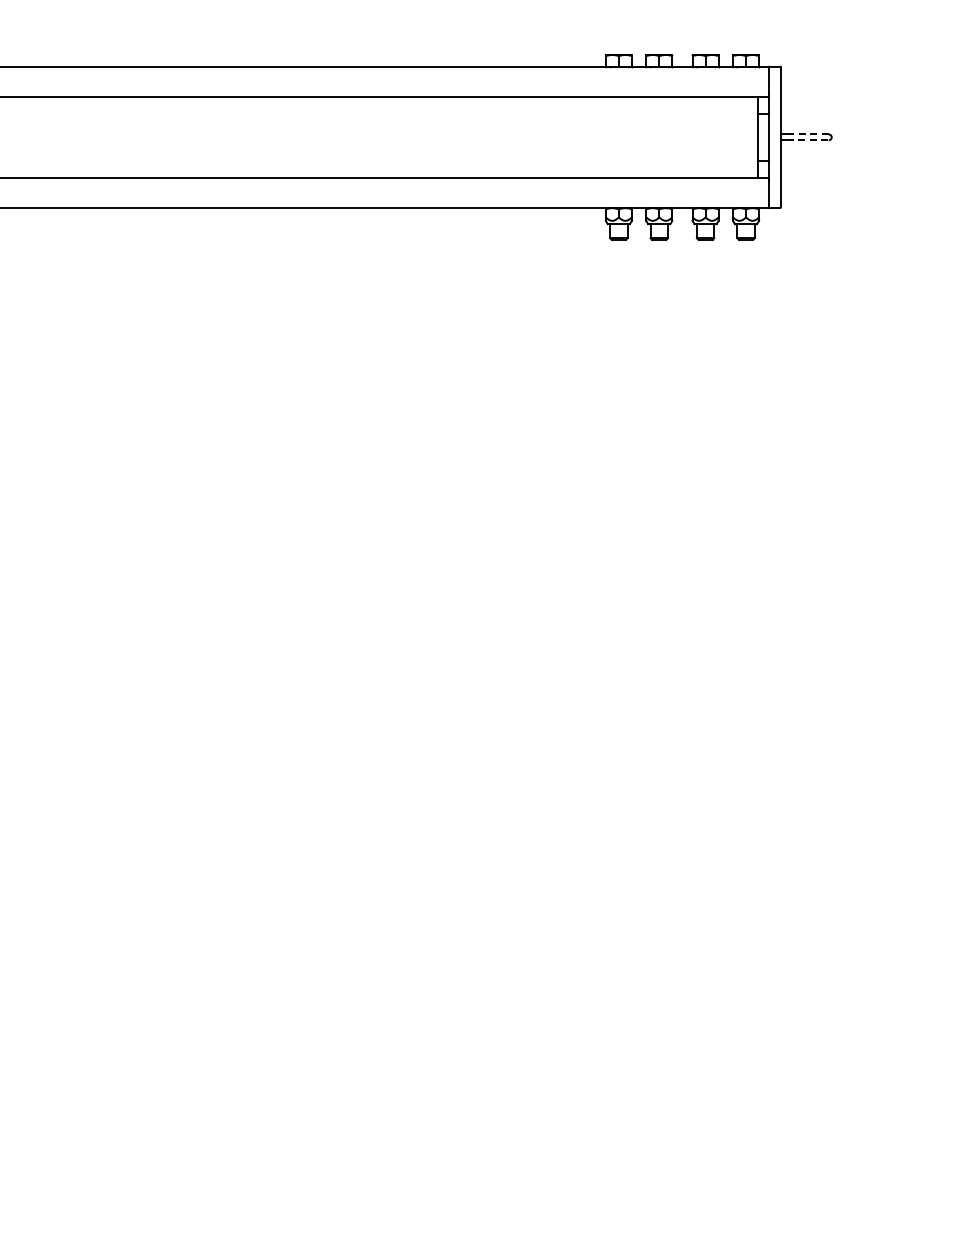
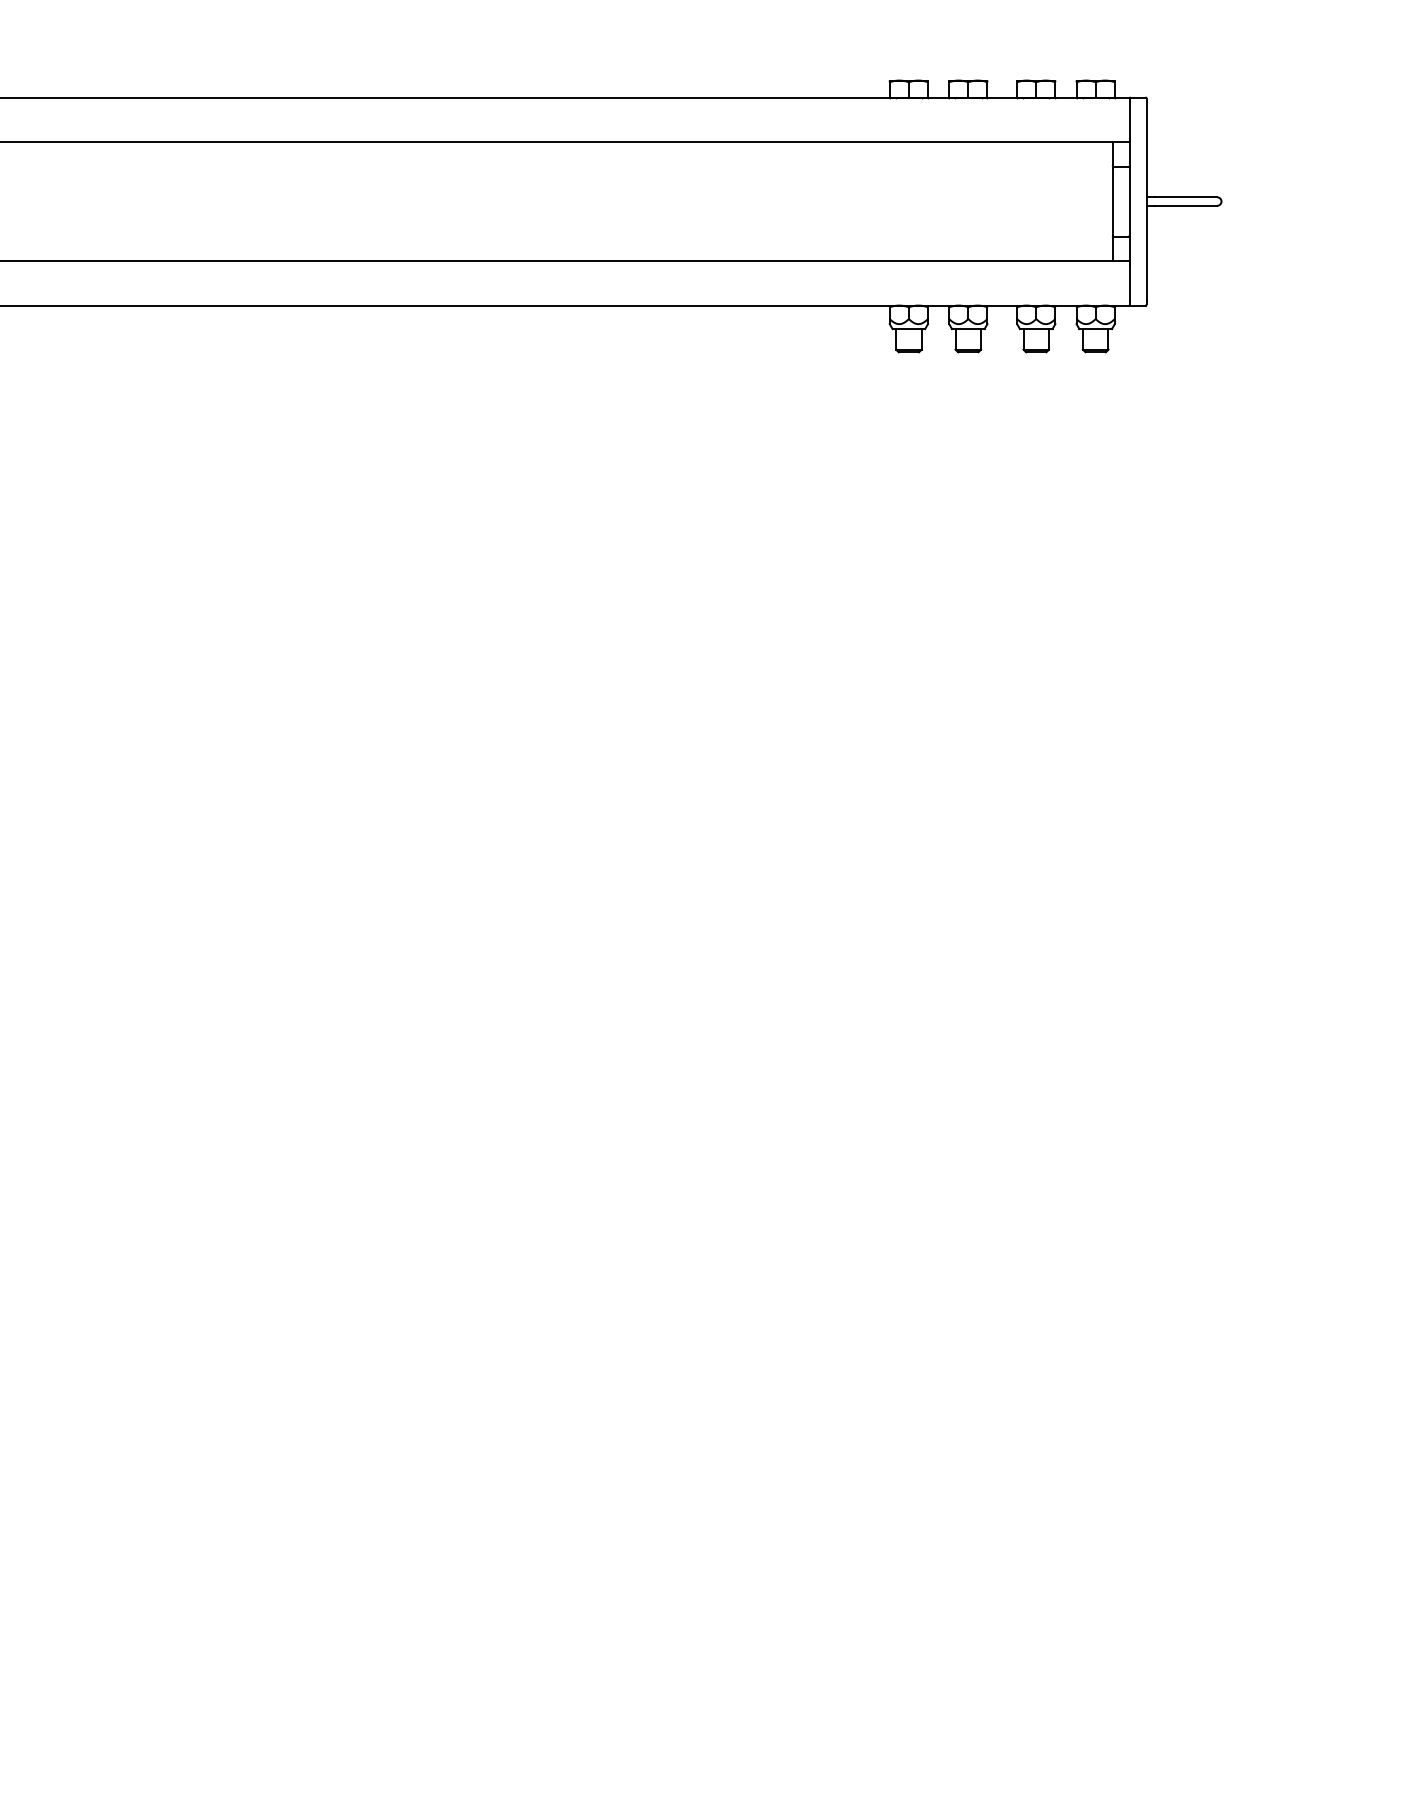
line: (807, 134) -> (1185, 197), dashed -> solid
line: (808, 140) -> (1187, 206), dashed -> solid

